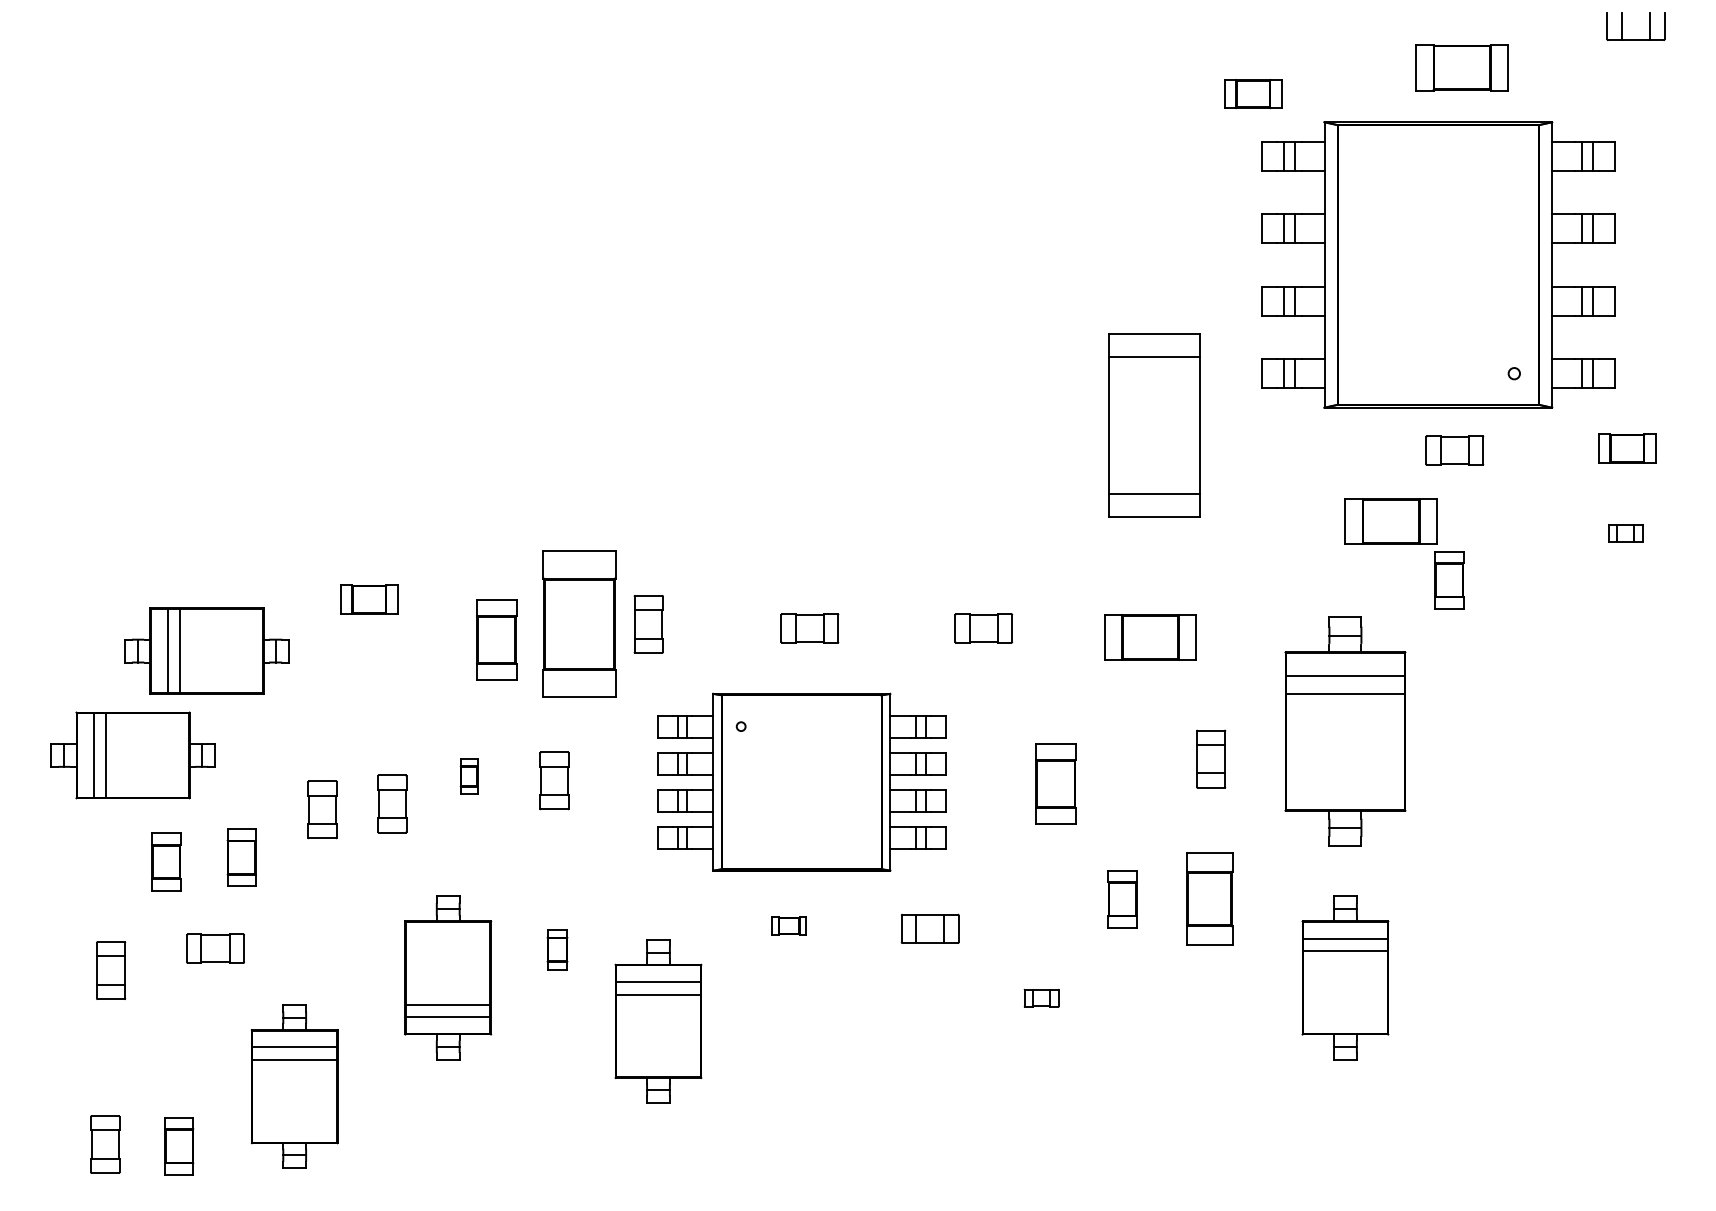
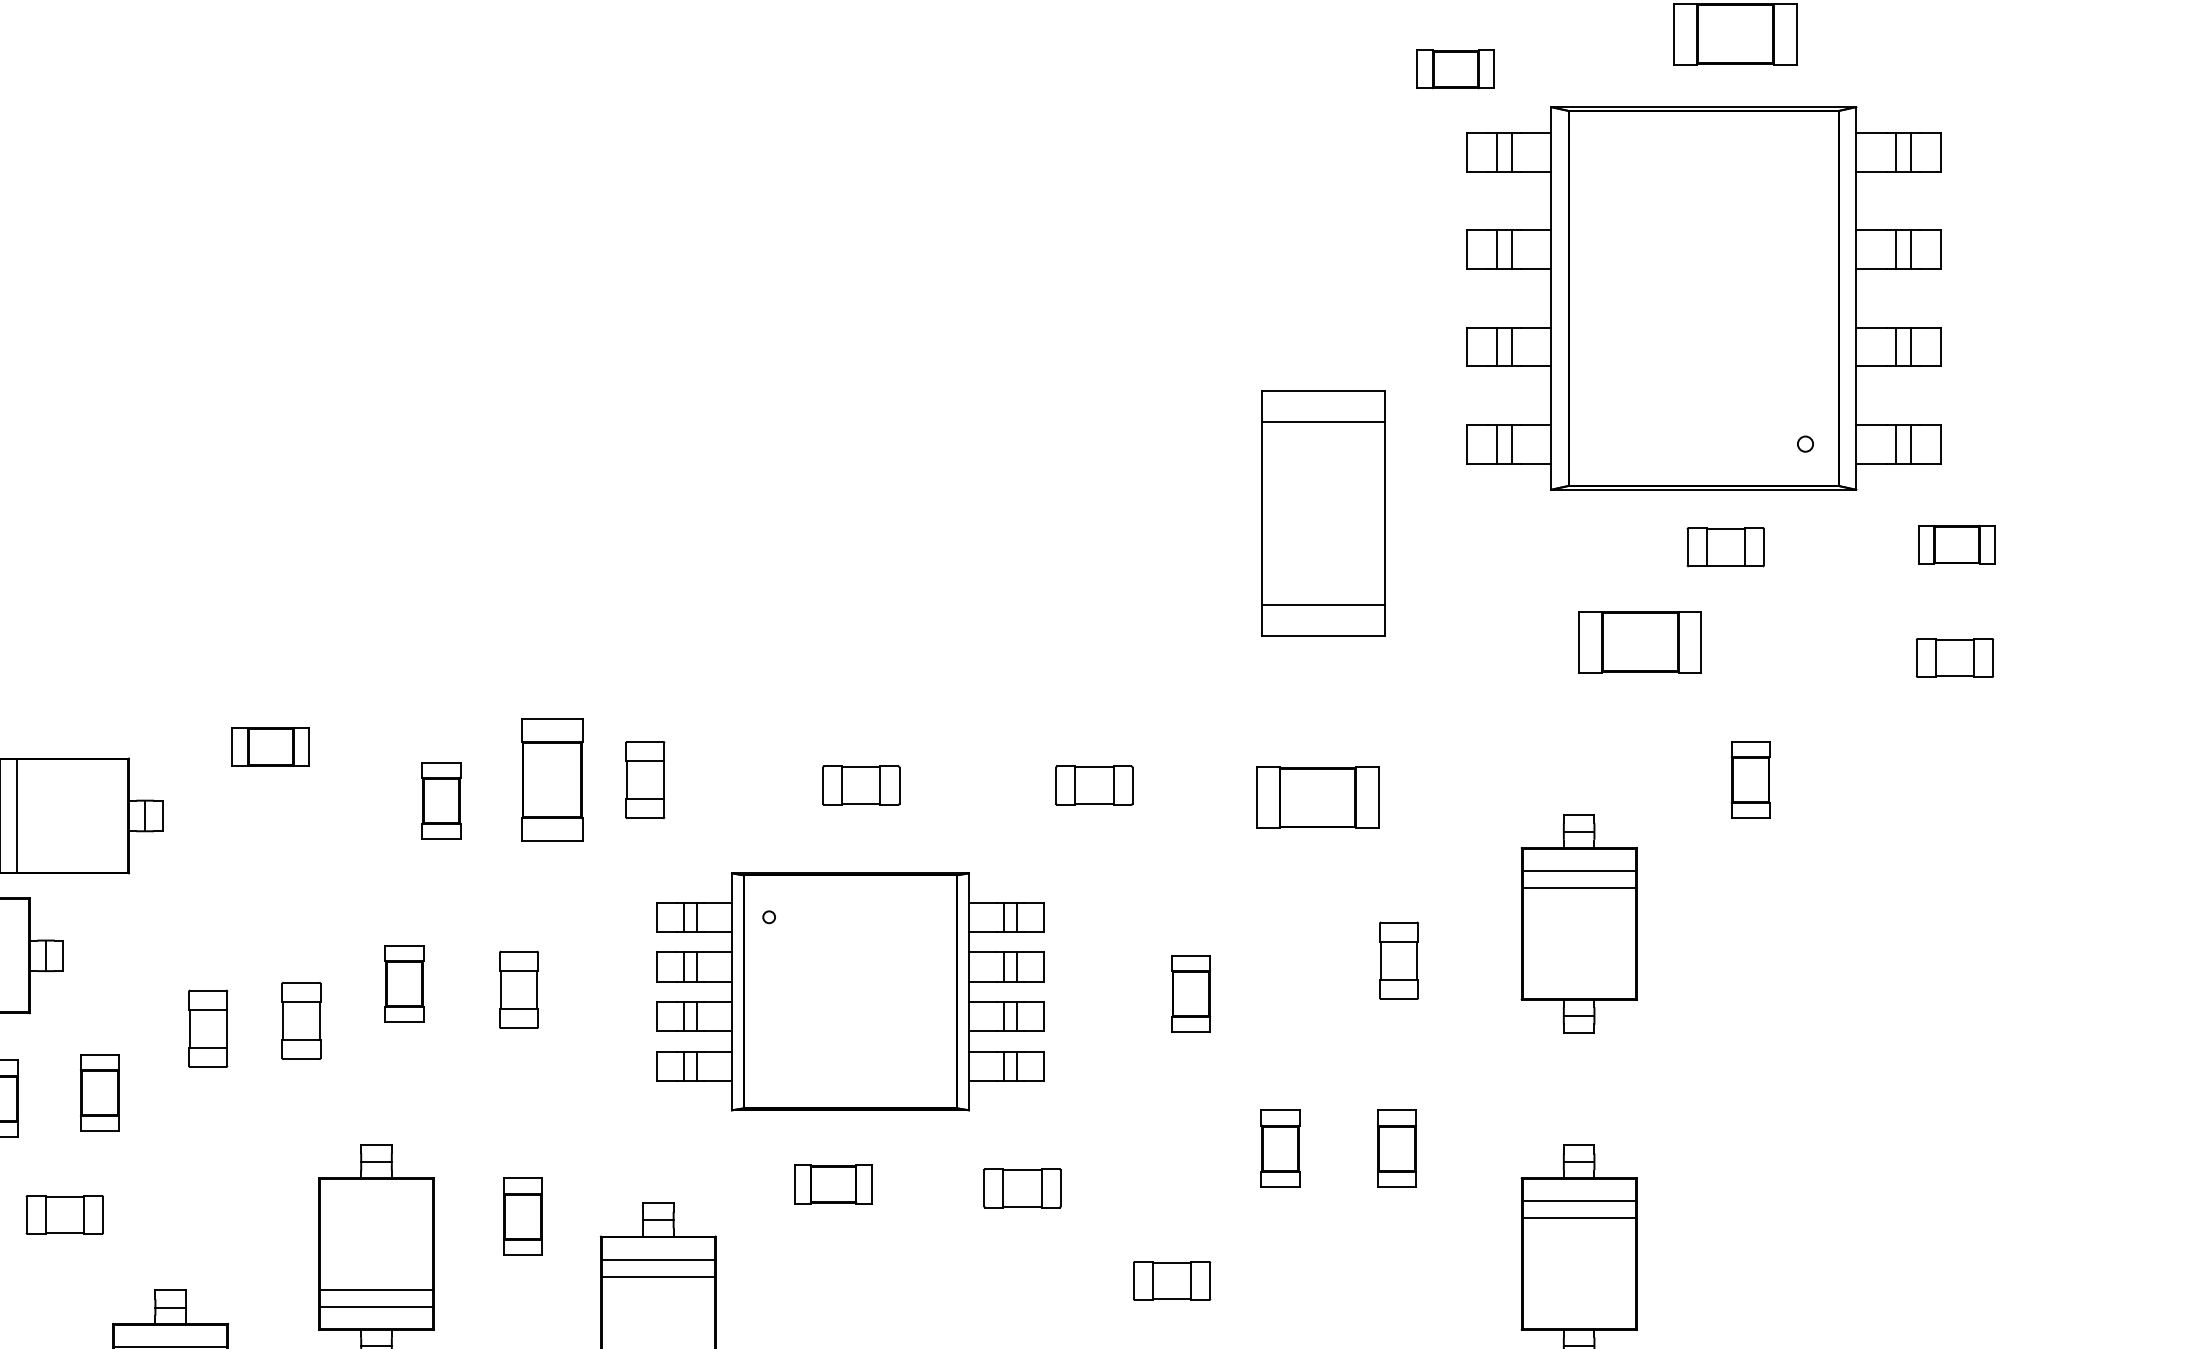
part: (1625, 533) -> (1954, 658), size x1.67
part: (1449, 580) -> (1750, 780), moved
part: (579, 624) -> (552, 780), size x0.62
part: (496, 639) -> (441, 800), size x0.71
part: (1345, 731) -> (1579, 923), size x0.71
part: (469, 776) -> (405, 984), size x1.67
part: (1056, 783) -> (1191, 993), size x0.71
part: (1209, 899) -> (1396, 1148), size x0.62
part: (789, 925) -> (833, 1183), size x1.67
part: (557, 949) -> (522, 1215), size x1.43
part: (1041, 998) -> (1171, 1281), size x1.67

